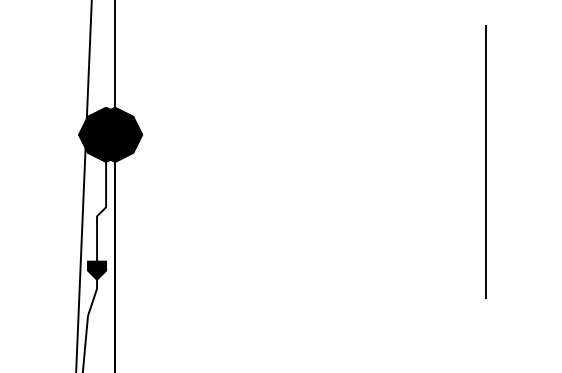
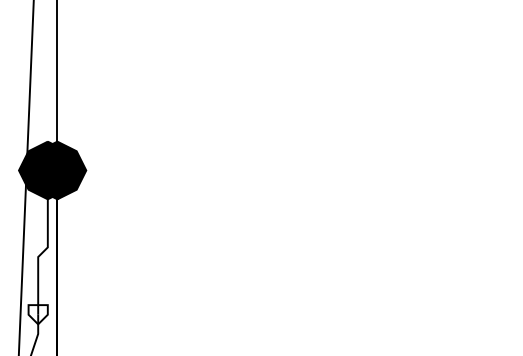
line: (486, 161) -> (451, 198), removed
fill: (96, 270) -> (37, 314), removed

